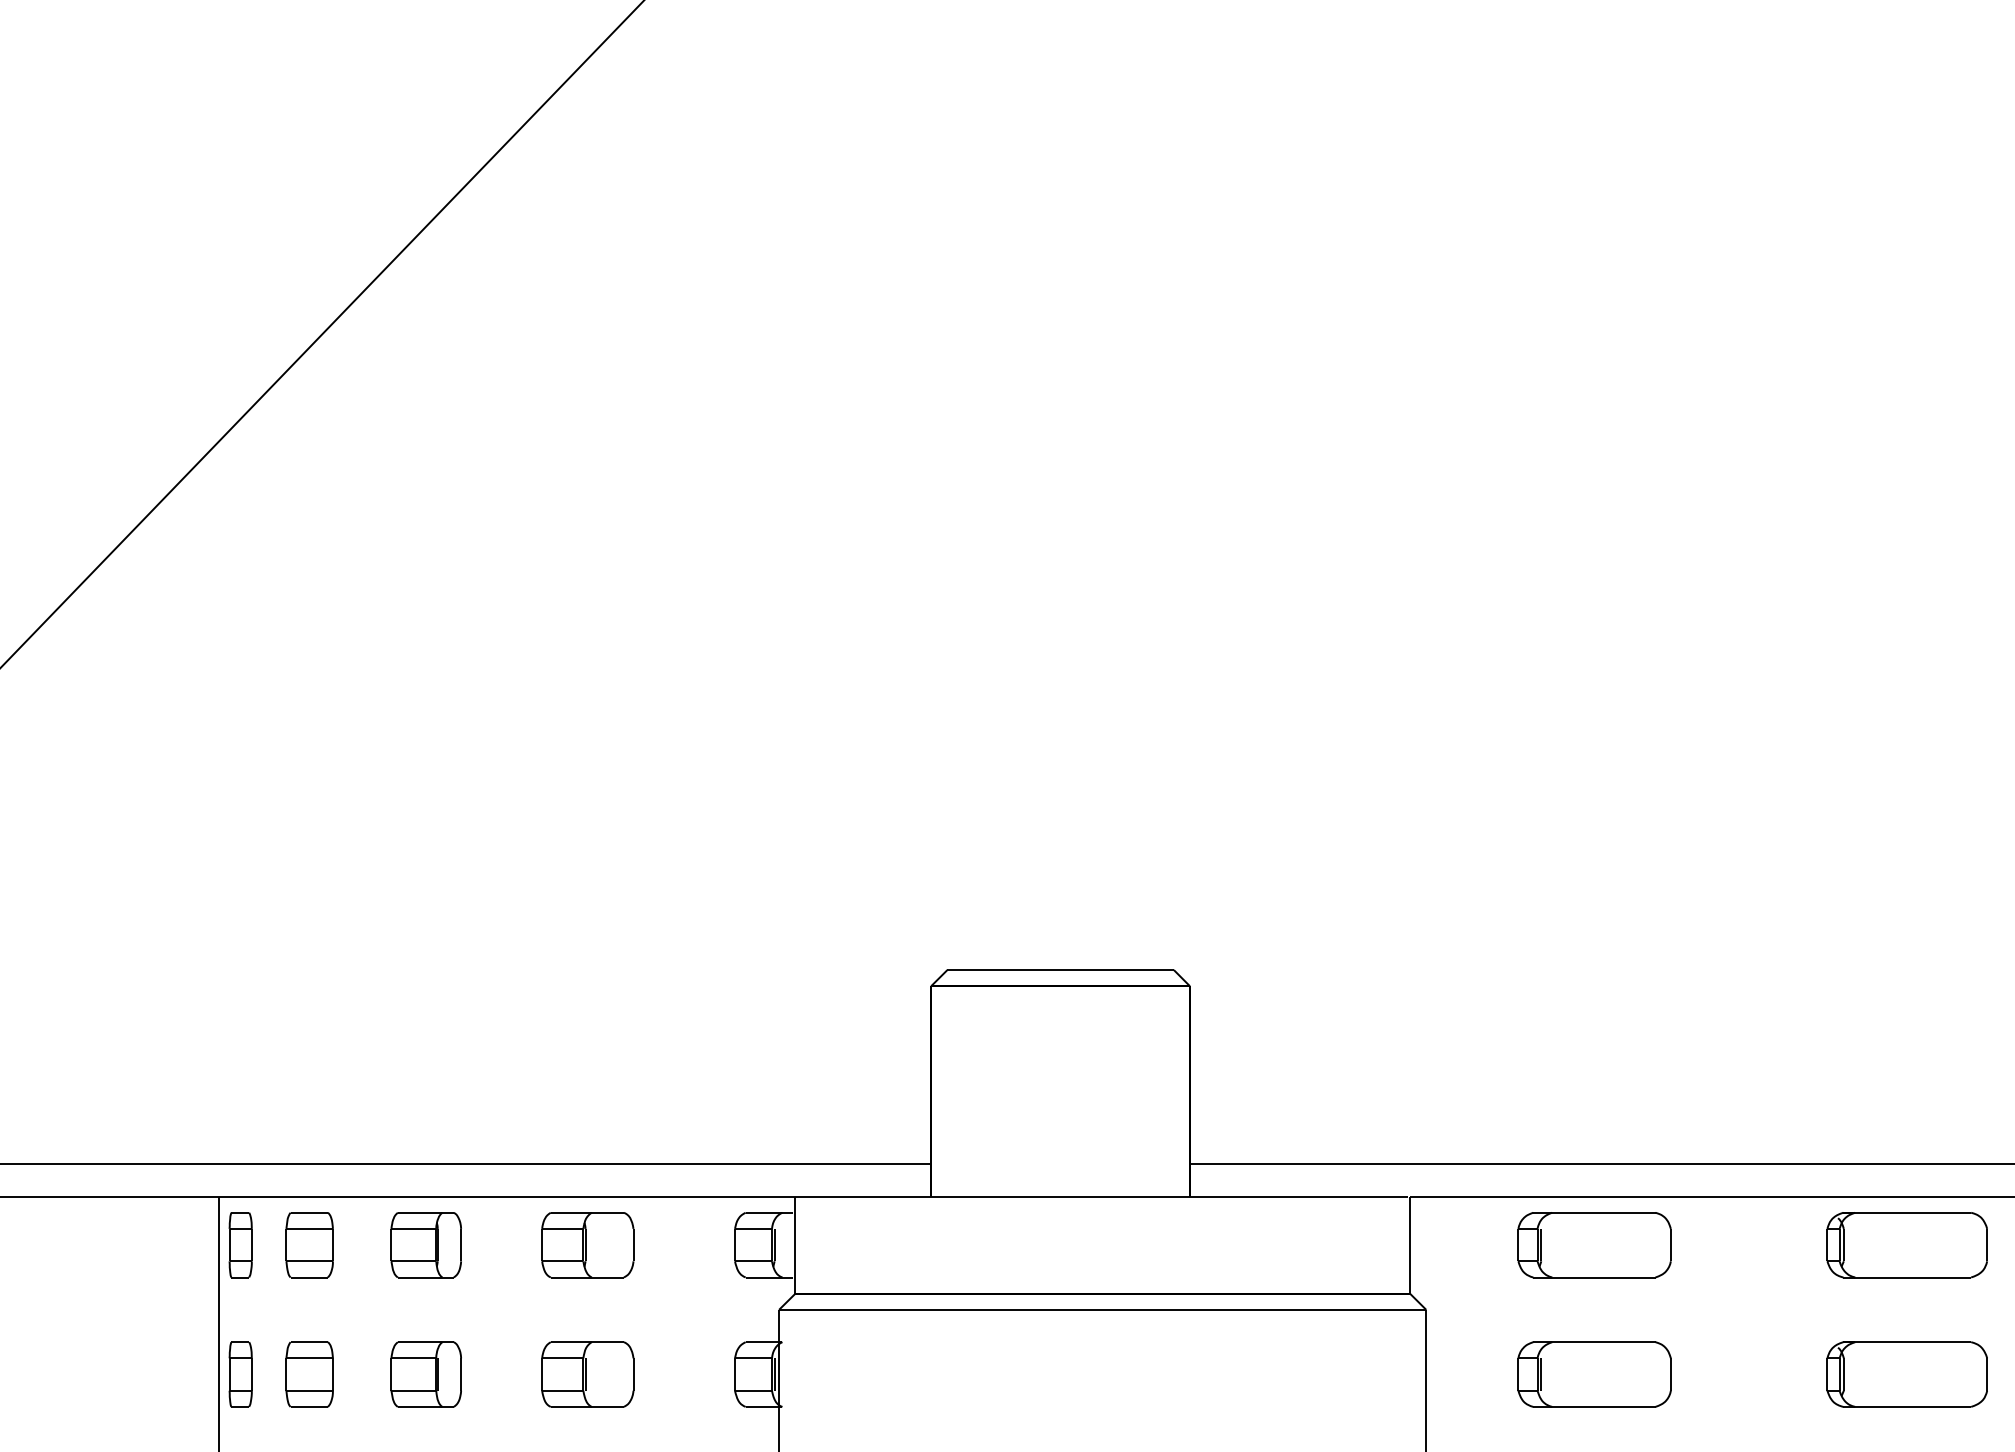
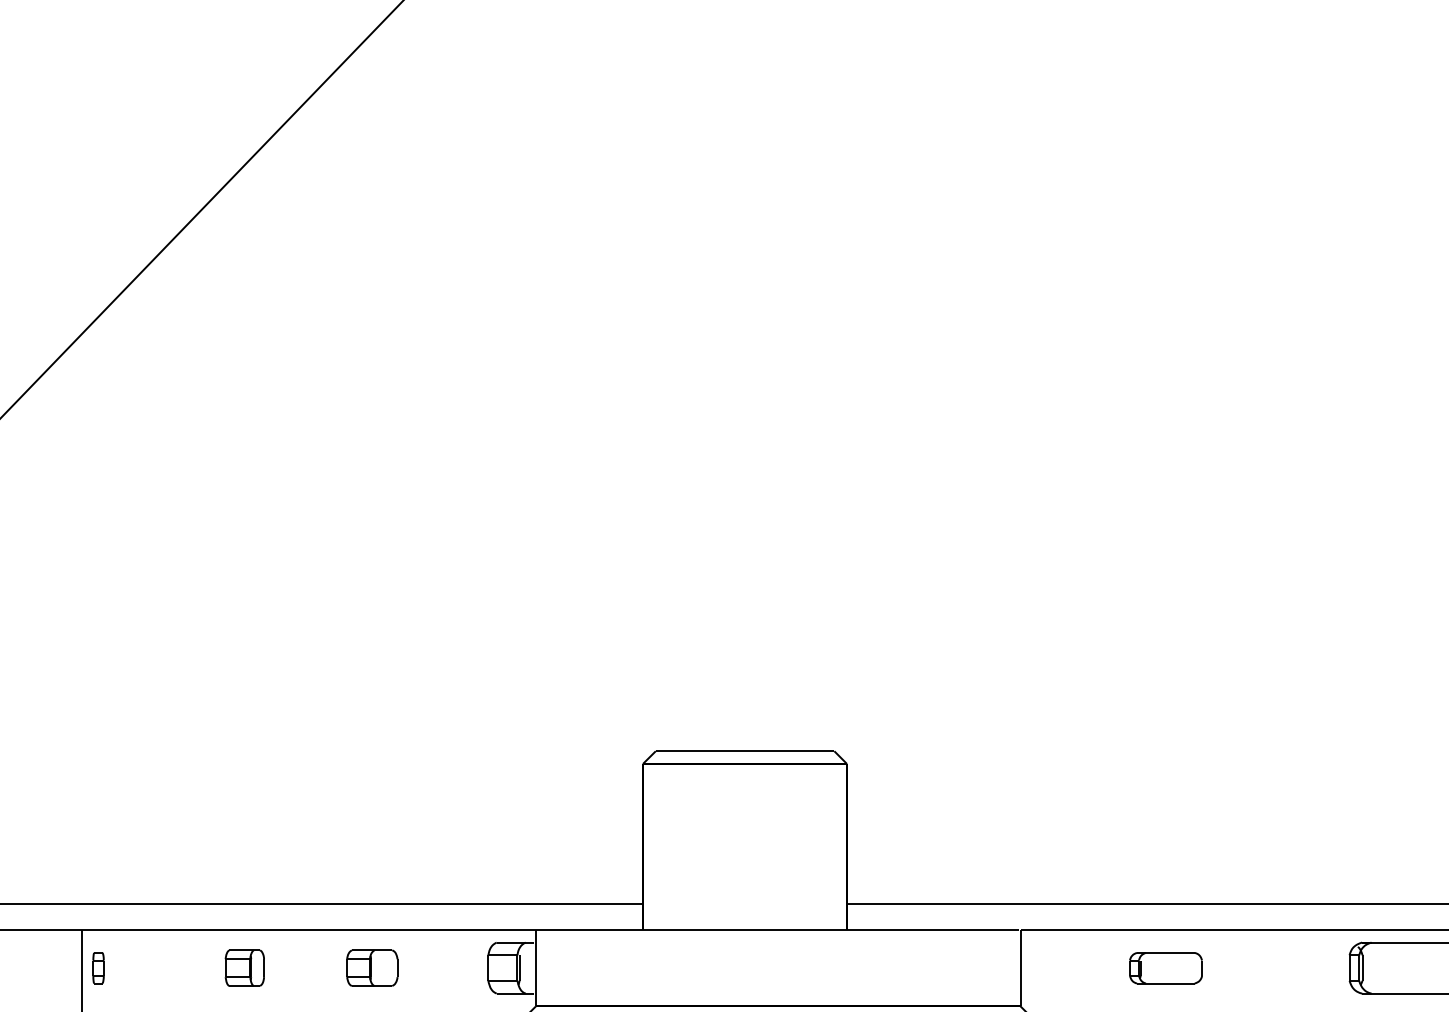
part: (240, 1245) -> (98, 968), size x0.6
part: (309, 1245) -> (152, 968), removed
part: (425, 1245) -> (244, 968), size x0.7
part: (587, 1245) -> (372, 968), size x0.7
part: (1594, 1245) -> (1165, 968), size x0.6

